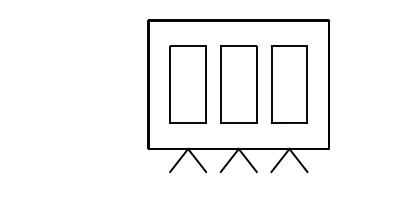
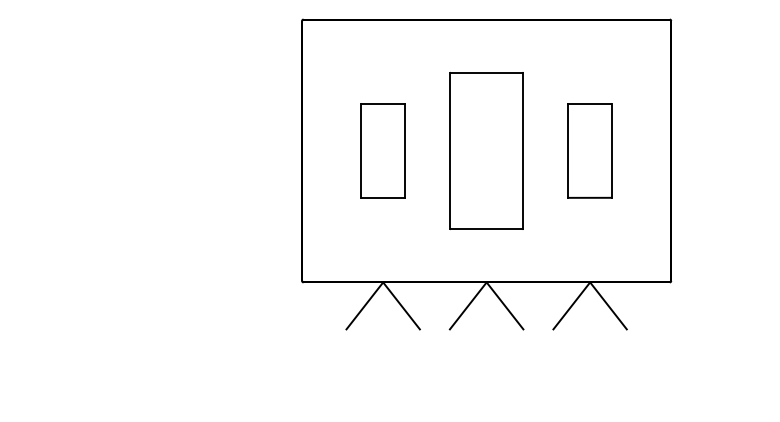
part: (187, 84) -> (381, 150), size x0.6
part: (288, 84) -> (588, 150), size x0.6

